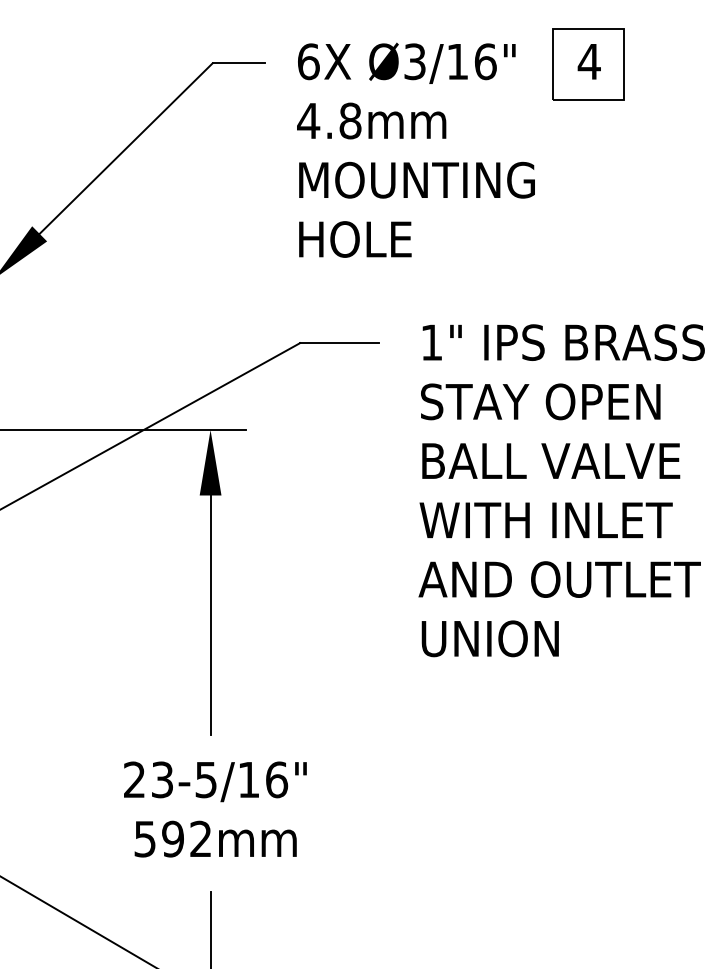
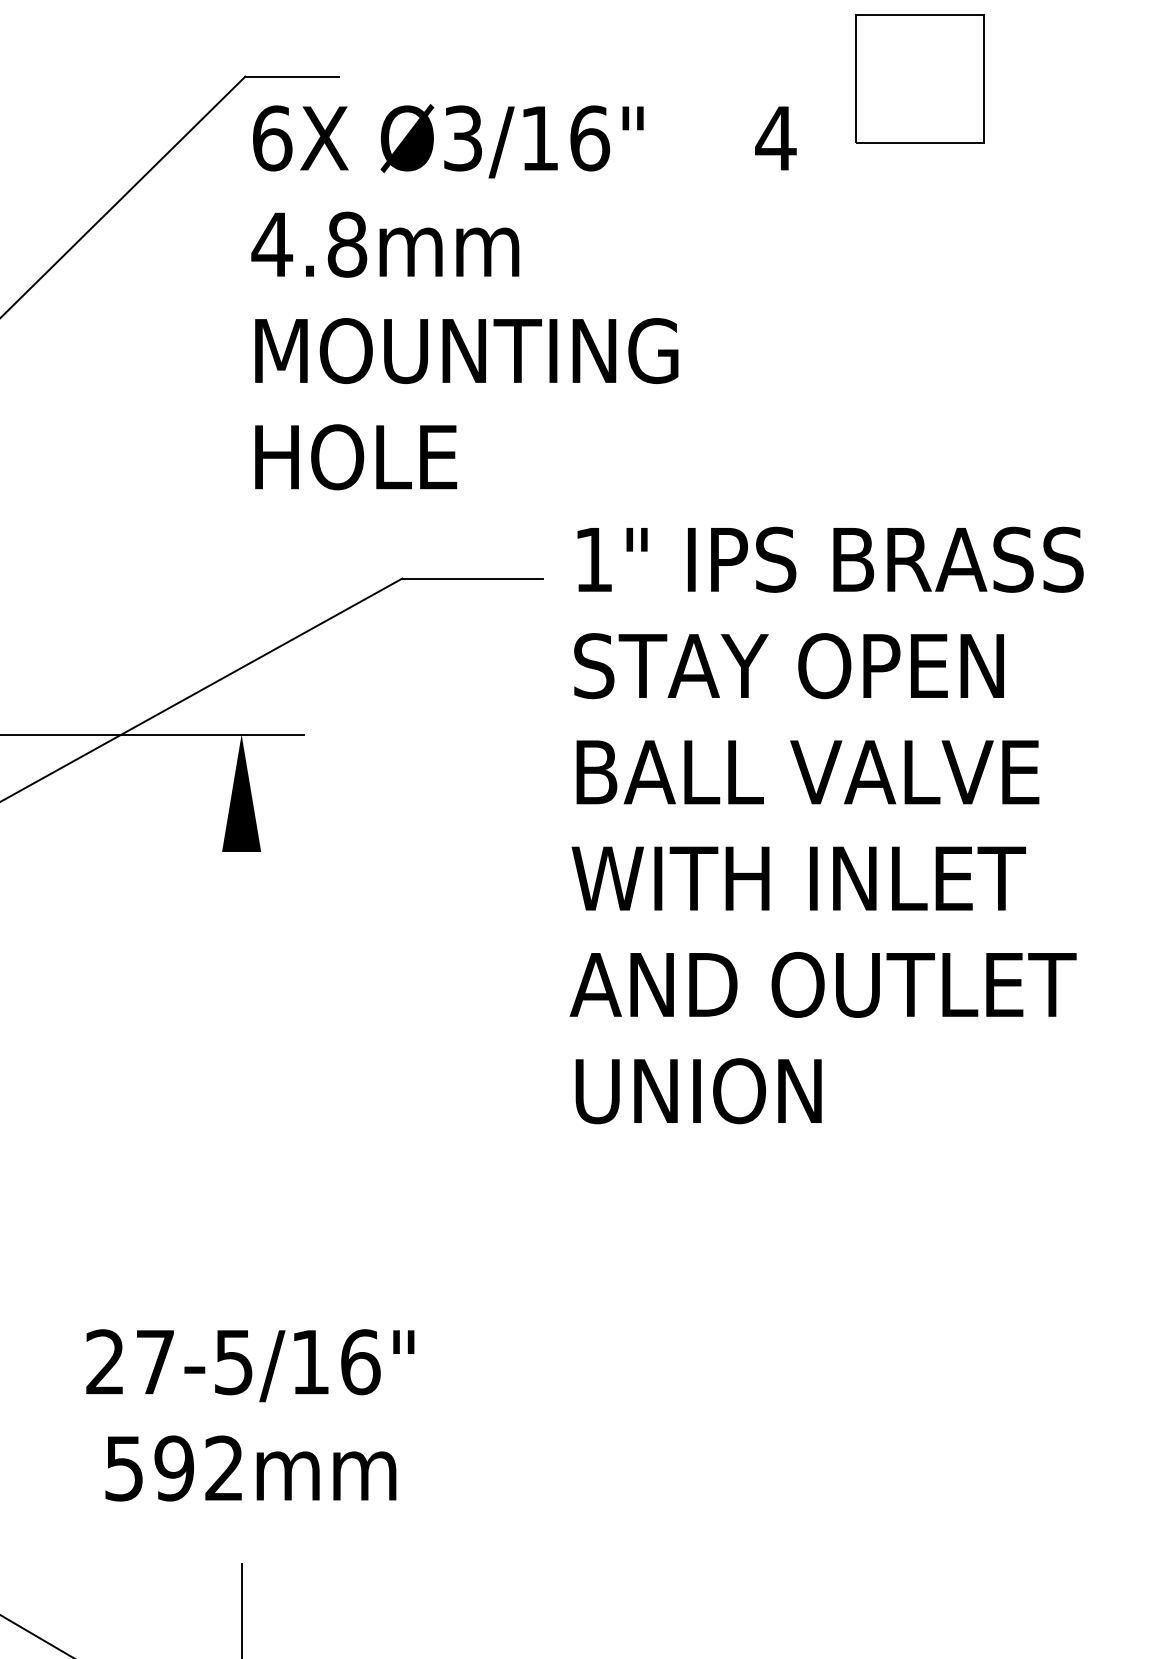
text: (448, 149) -> (523, 295), moved
text: (561, 490) -> (826, 825), moved
line: (210, 600) -> (241, 1040), removed
text: (162, 779) -> (155, 1361), 23-5/16" -> 27-5/16"

